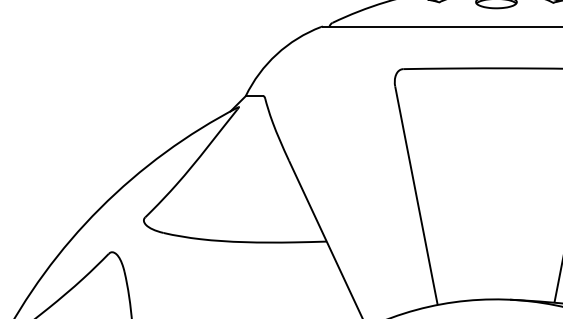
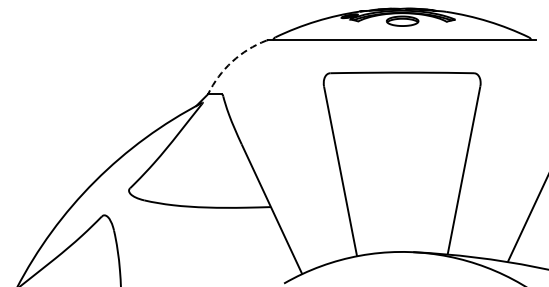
arc: (277, 54) -> (232, 61), solid -> dashed

